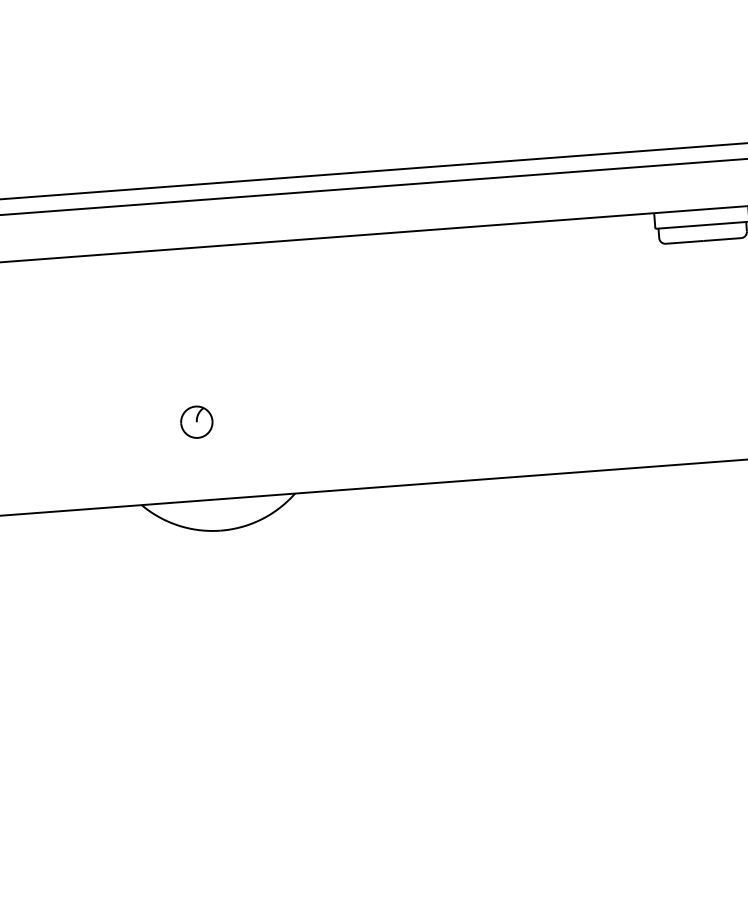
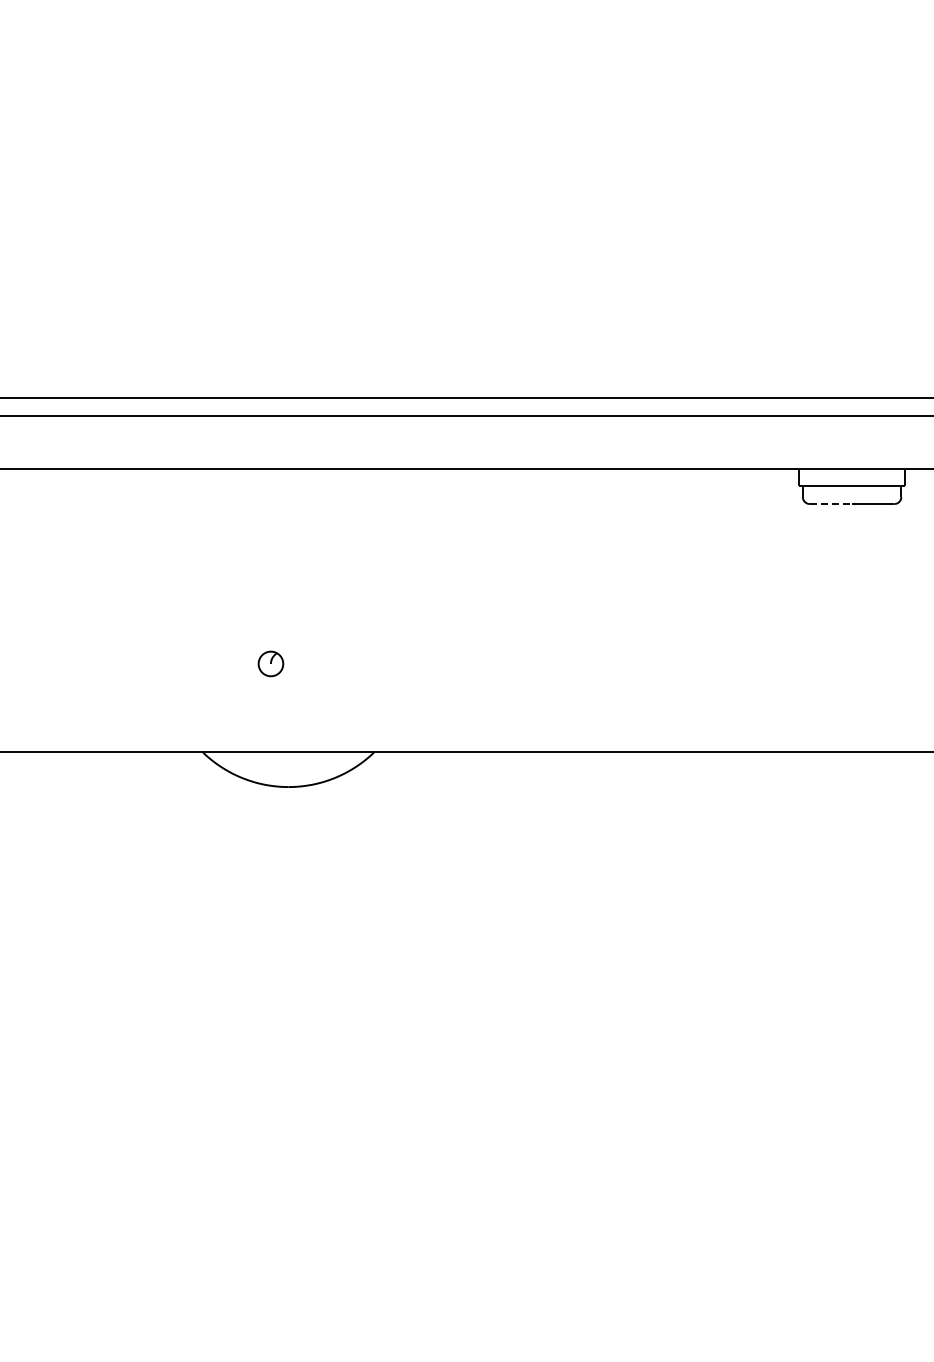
line: (685, 242) -> (831, 504), solid -> dashed
part: (196, 421) -> (270, 663), size x0.7

